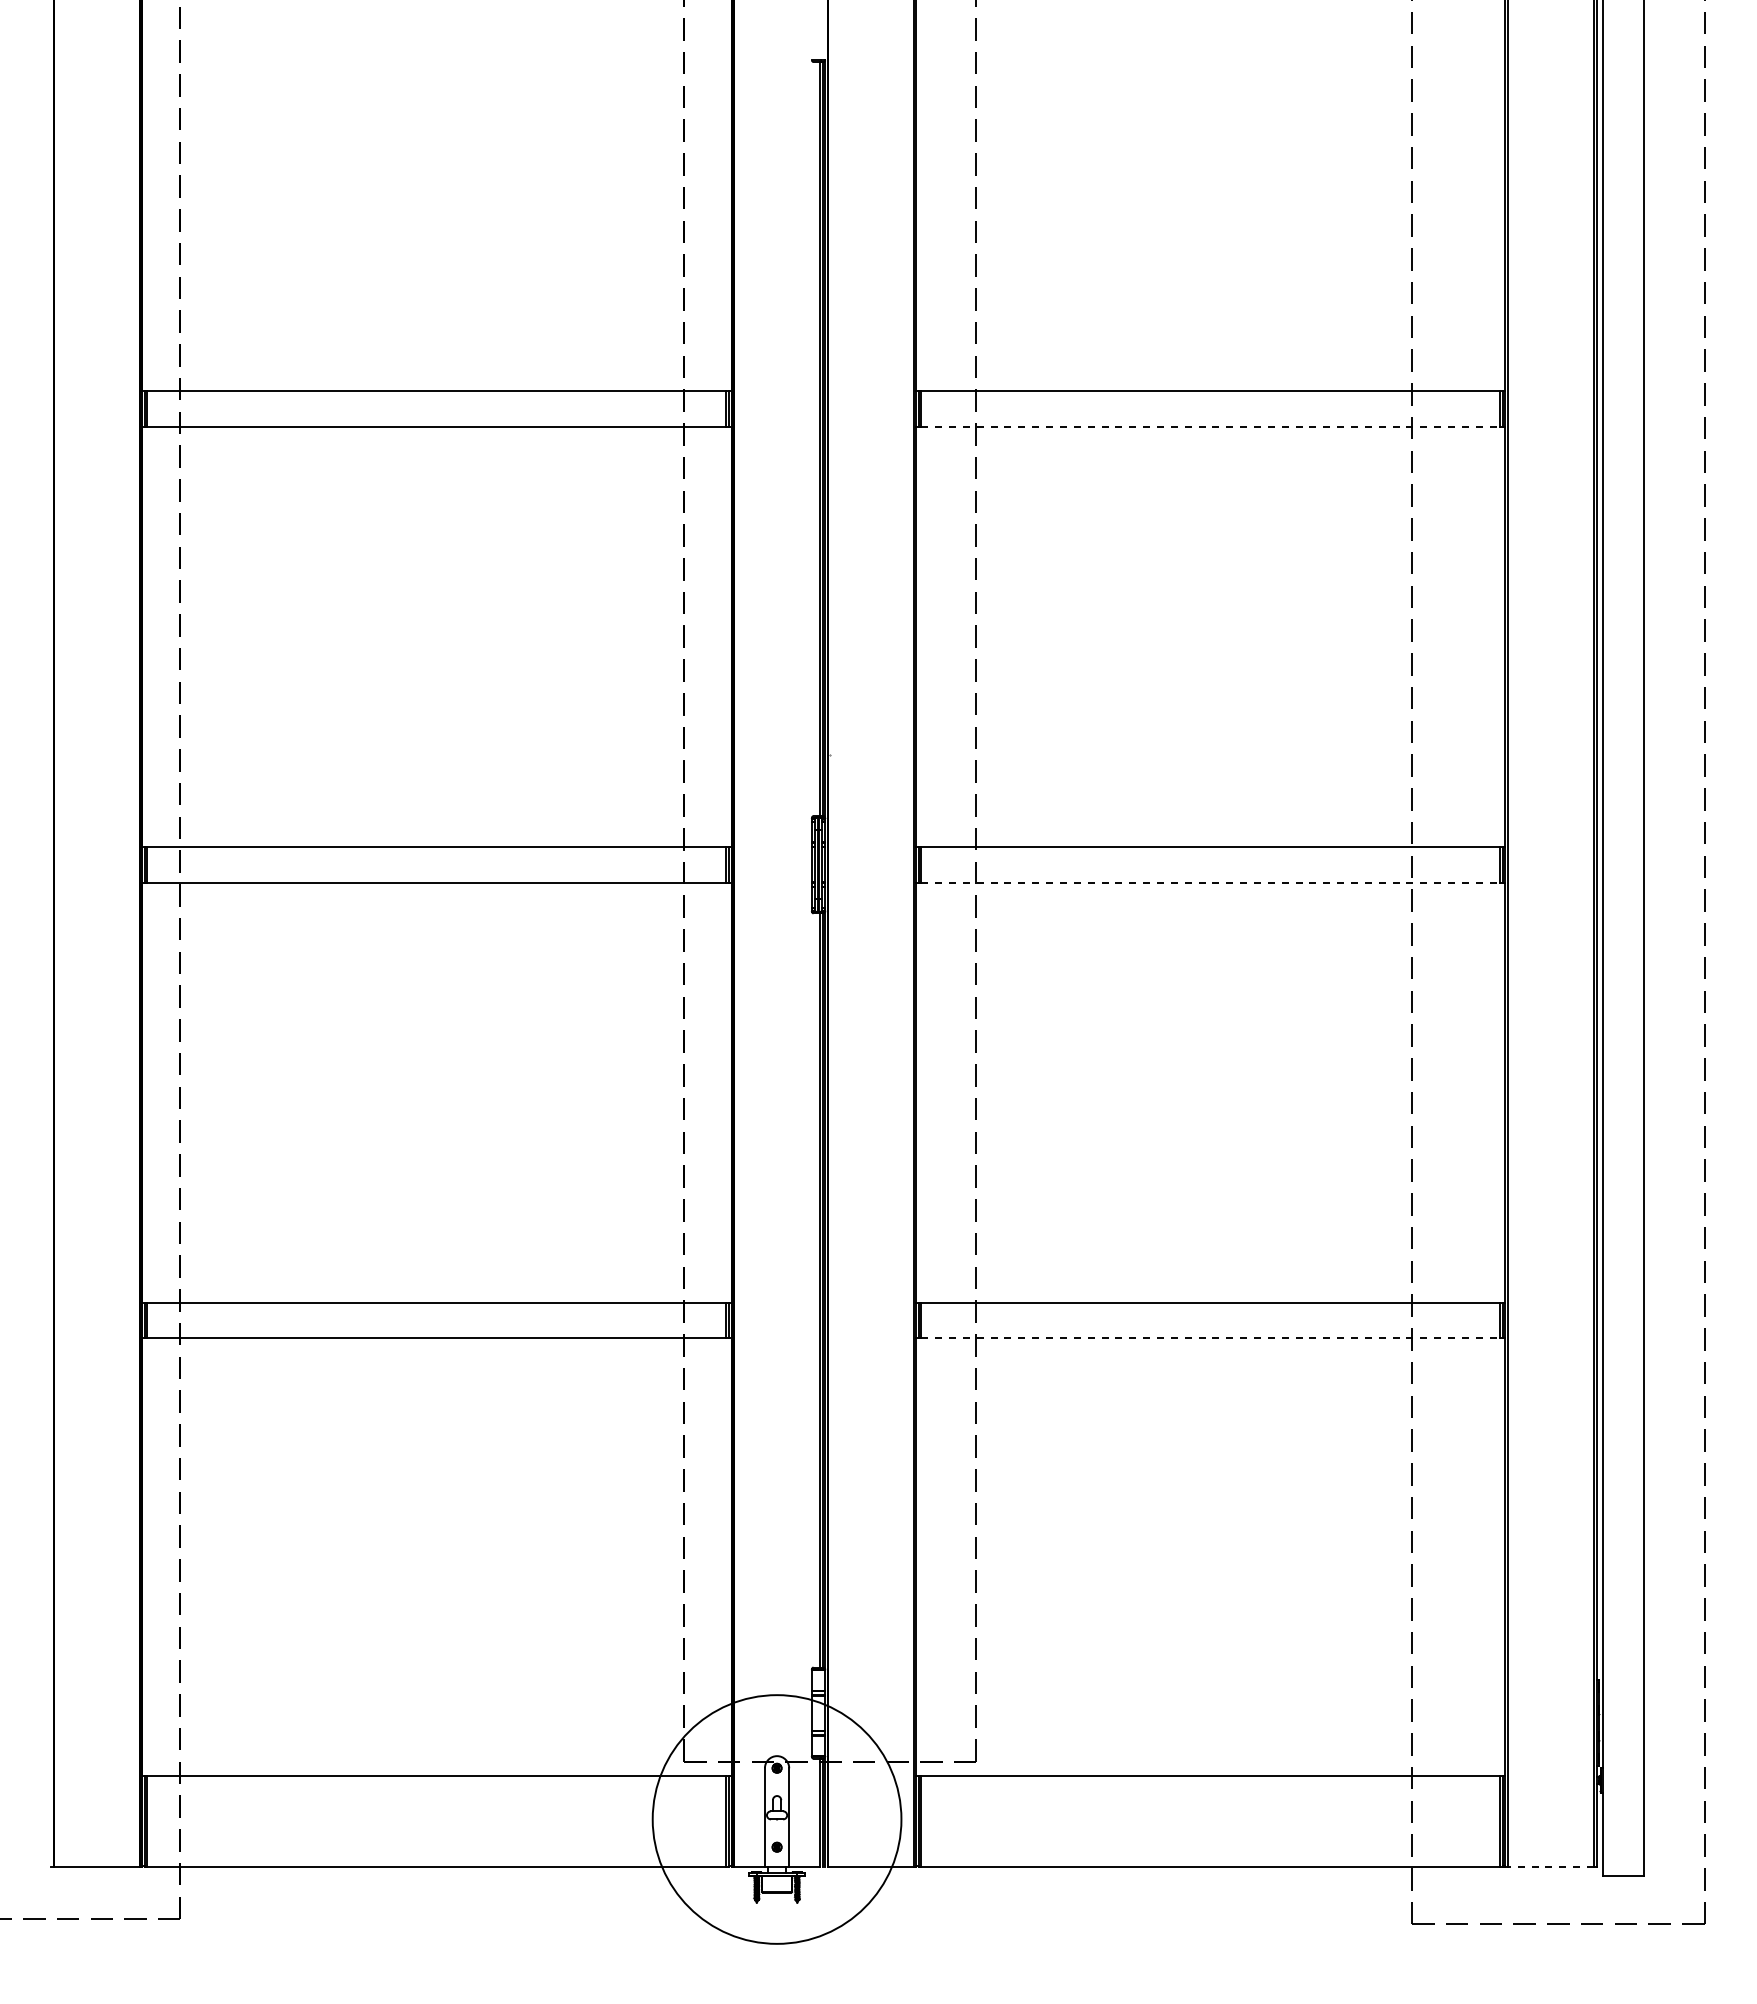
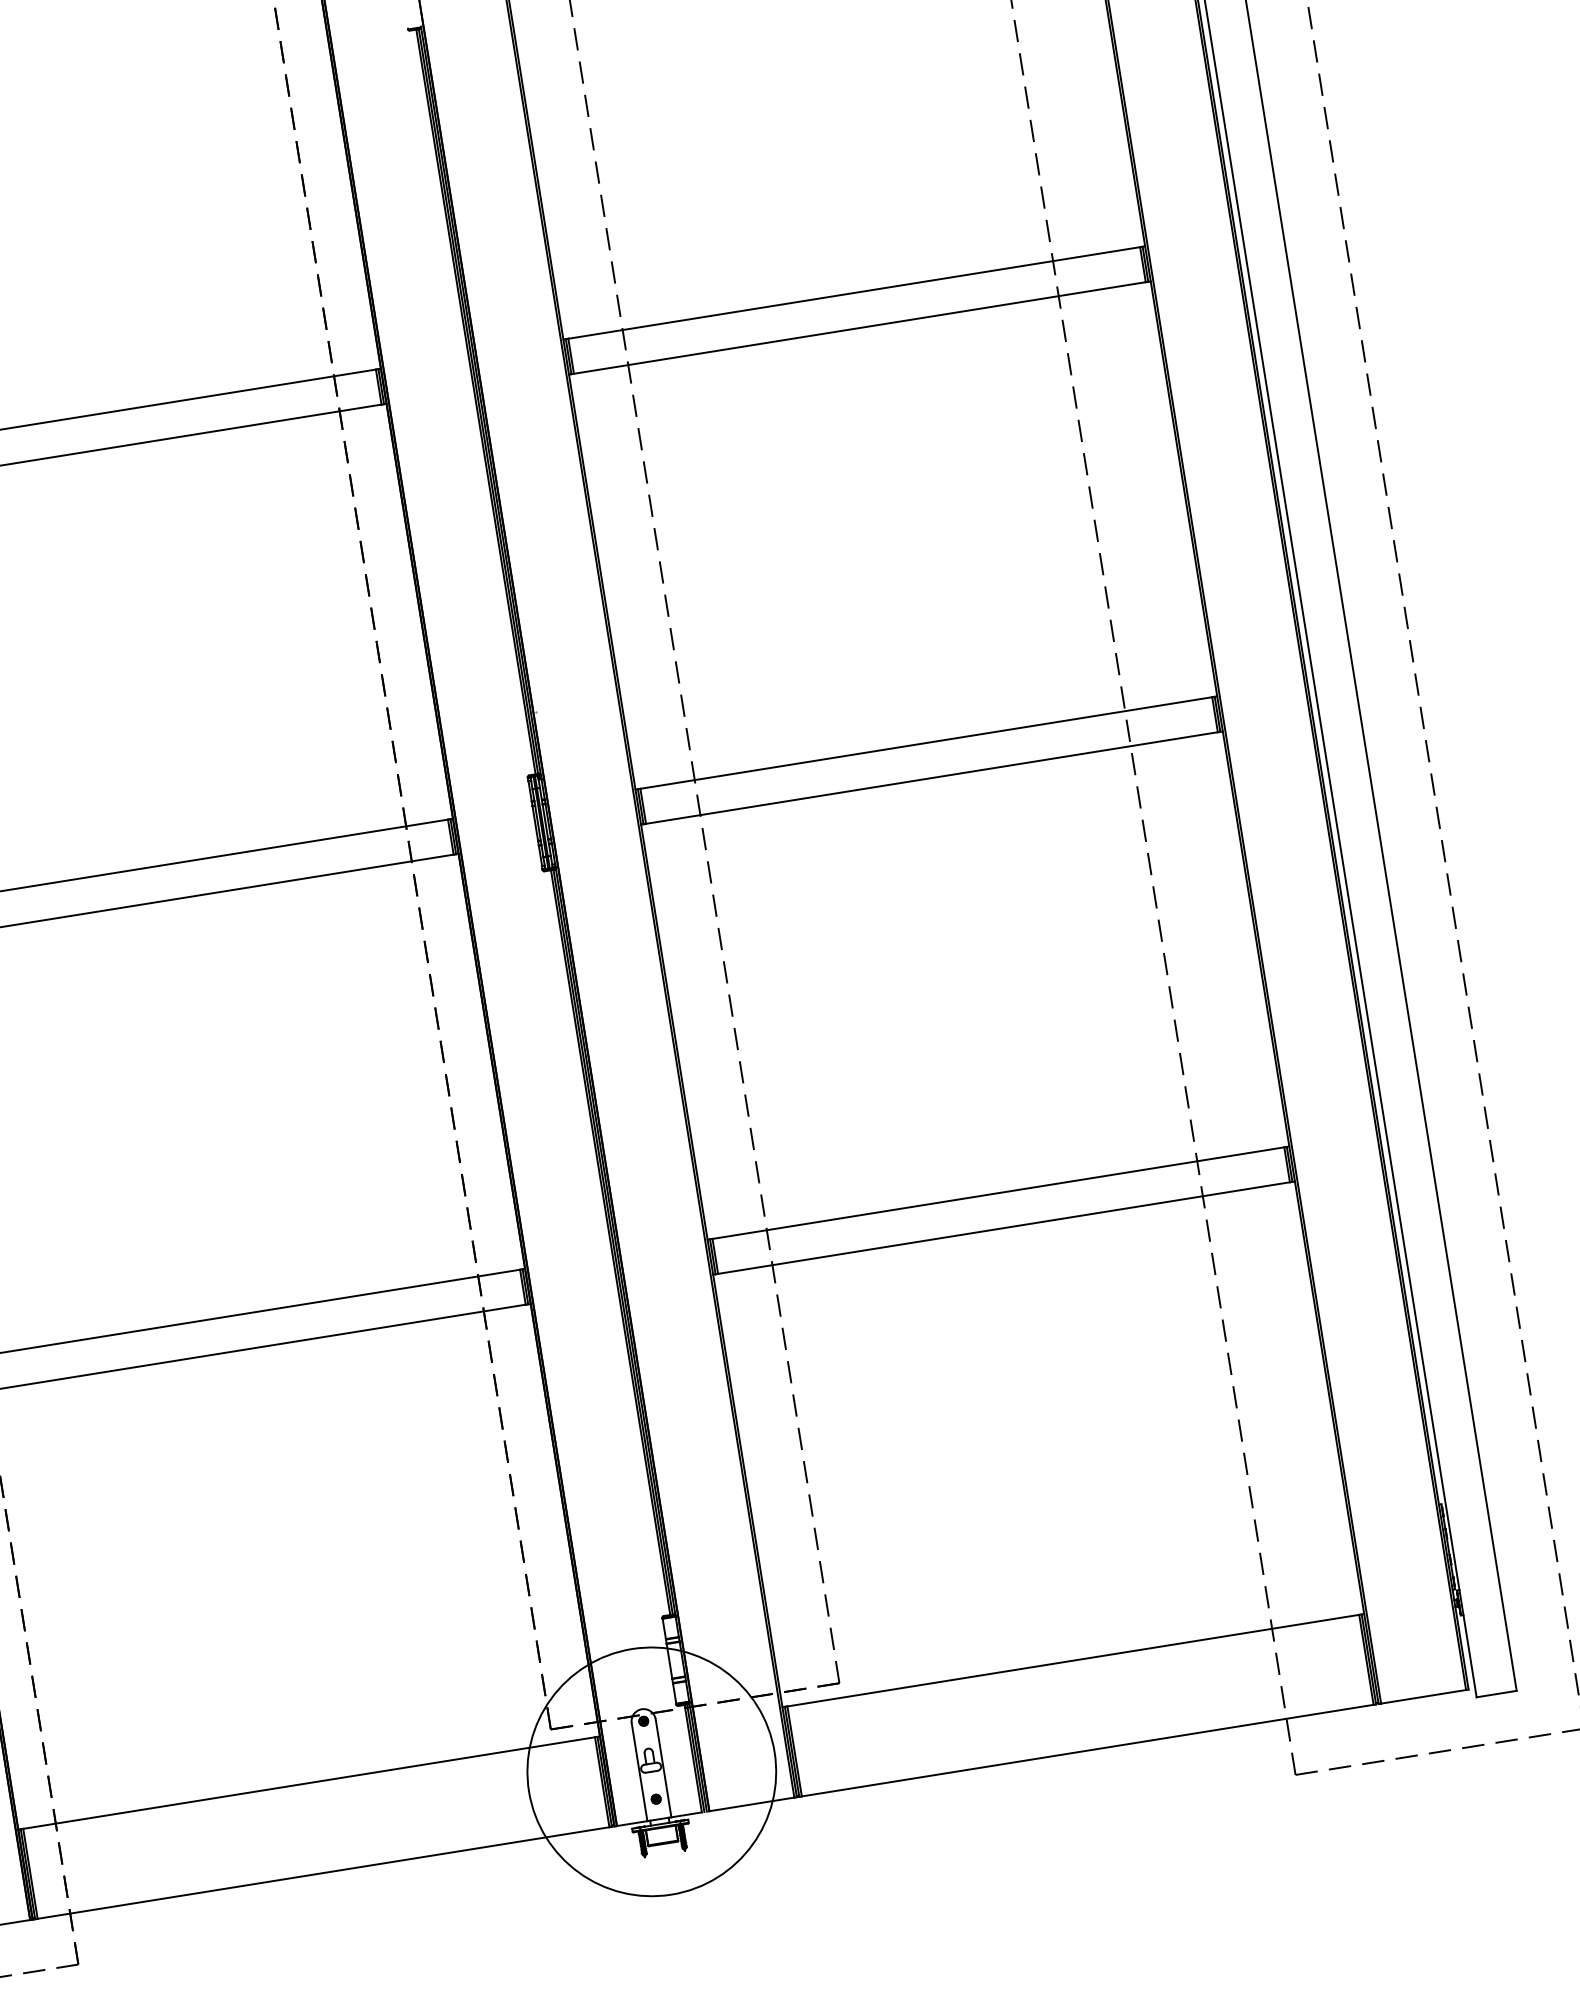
line: (1210, 426) -> (859, 327), dashed -> solid
line: (1210, 882) -> (931, 778), dashed -> solid
line: (1210, 1338) -> (1003, 1228), dashed -> solid
line: (1550, 1867) -> (1423, 1696), dashed -> solid

